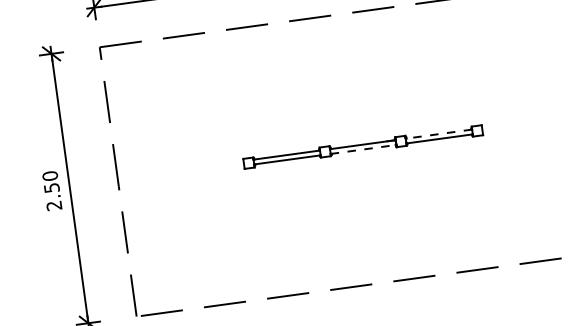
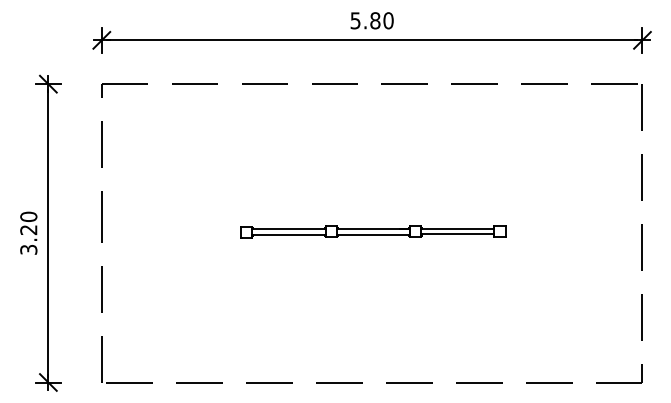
line: (438, 134) -> (457, 229), dashed -> solid
line: (363, 149) -> (373, 234), dashed -> solid
text: (52, 196) -> (28, 239), 2.50 -> 3.20

